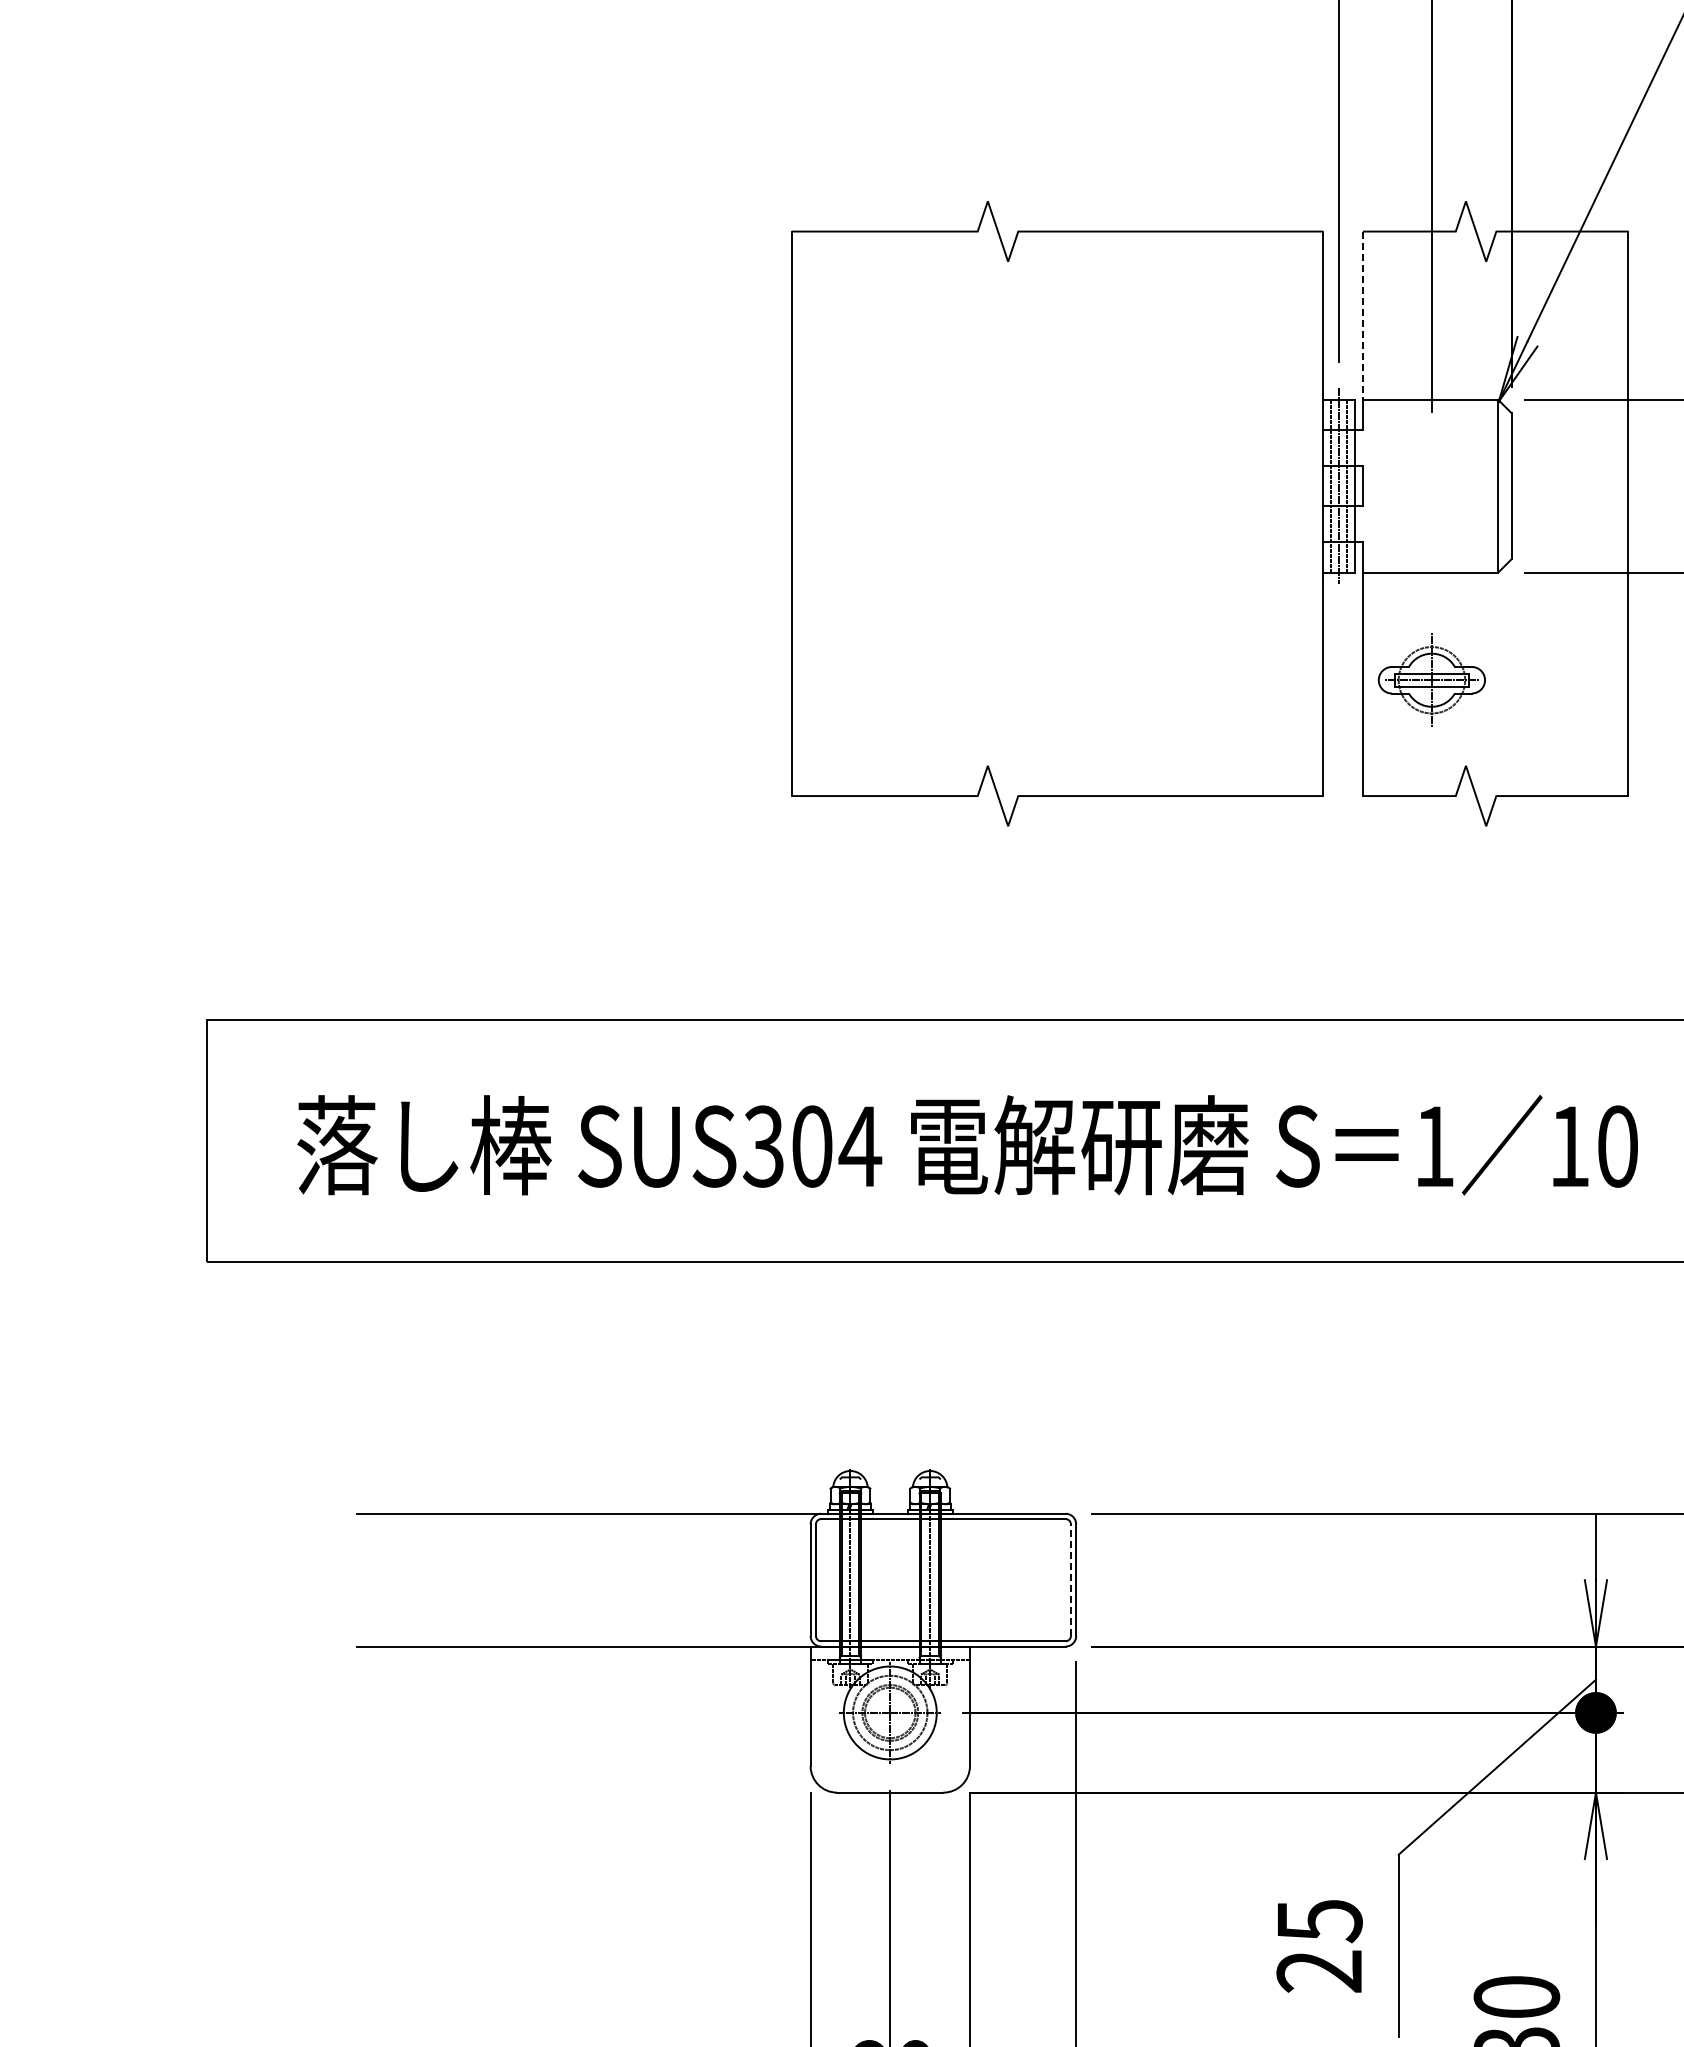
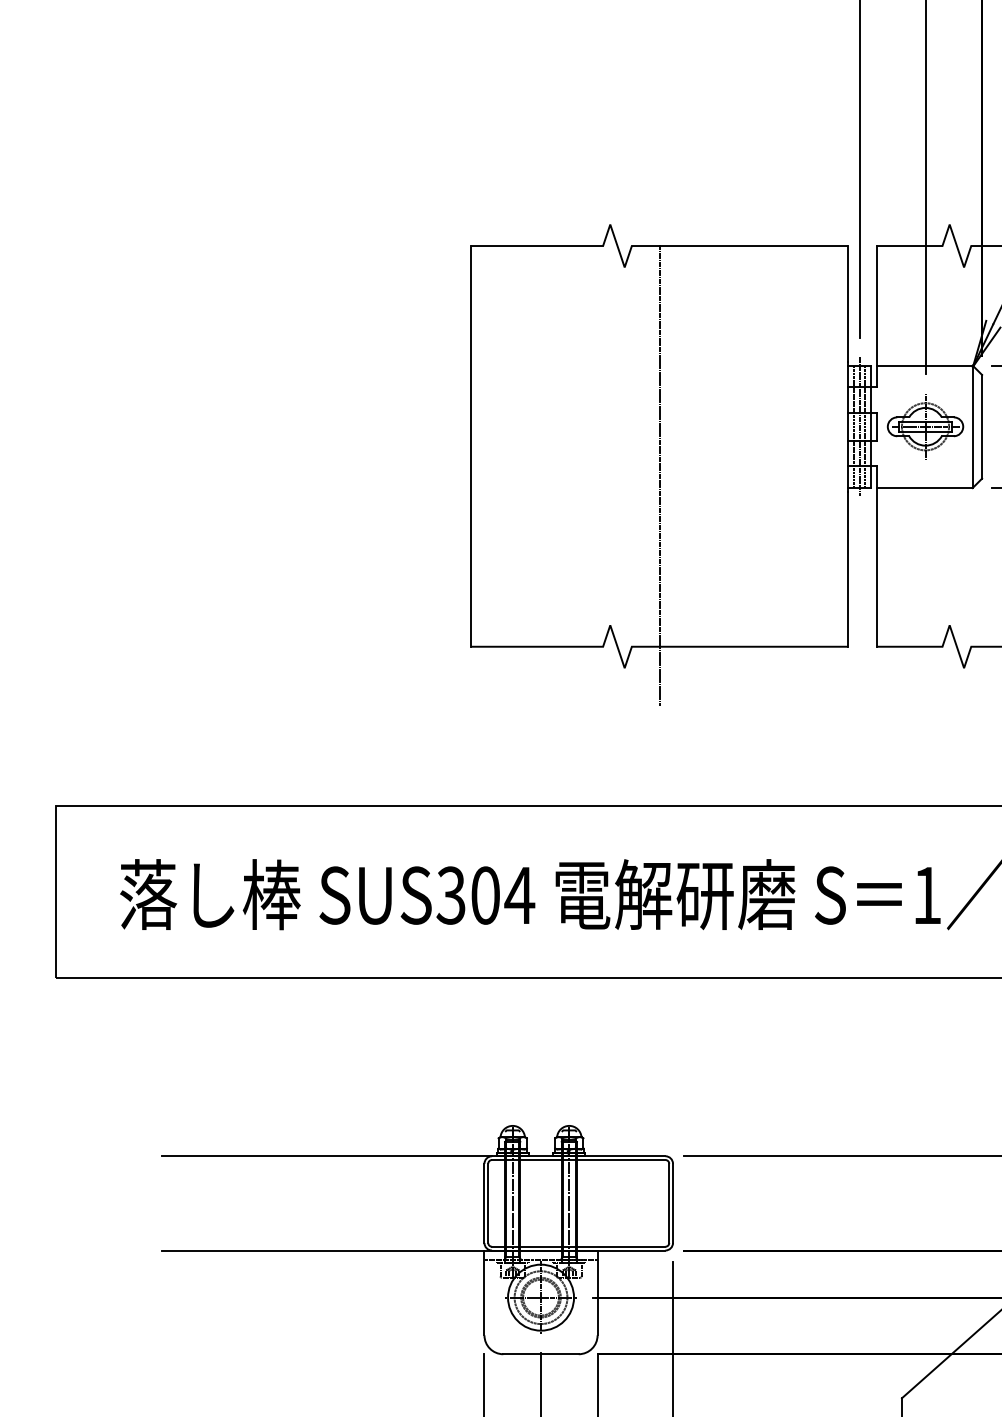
line: (1362, 316) -> (876, 306), dashed -> solid
line: (1057, 554) -> (659, 475), added
part: (1431, 679) -> (925, 426), moved
line: (1070, 1580) -> (668, 1203), dashed -> solid

